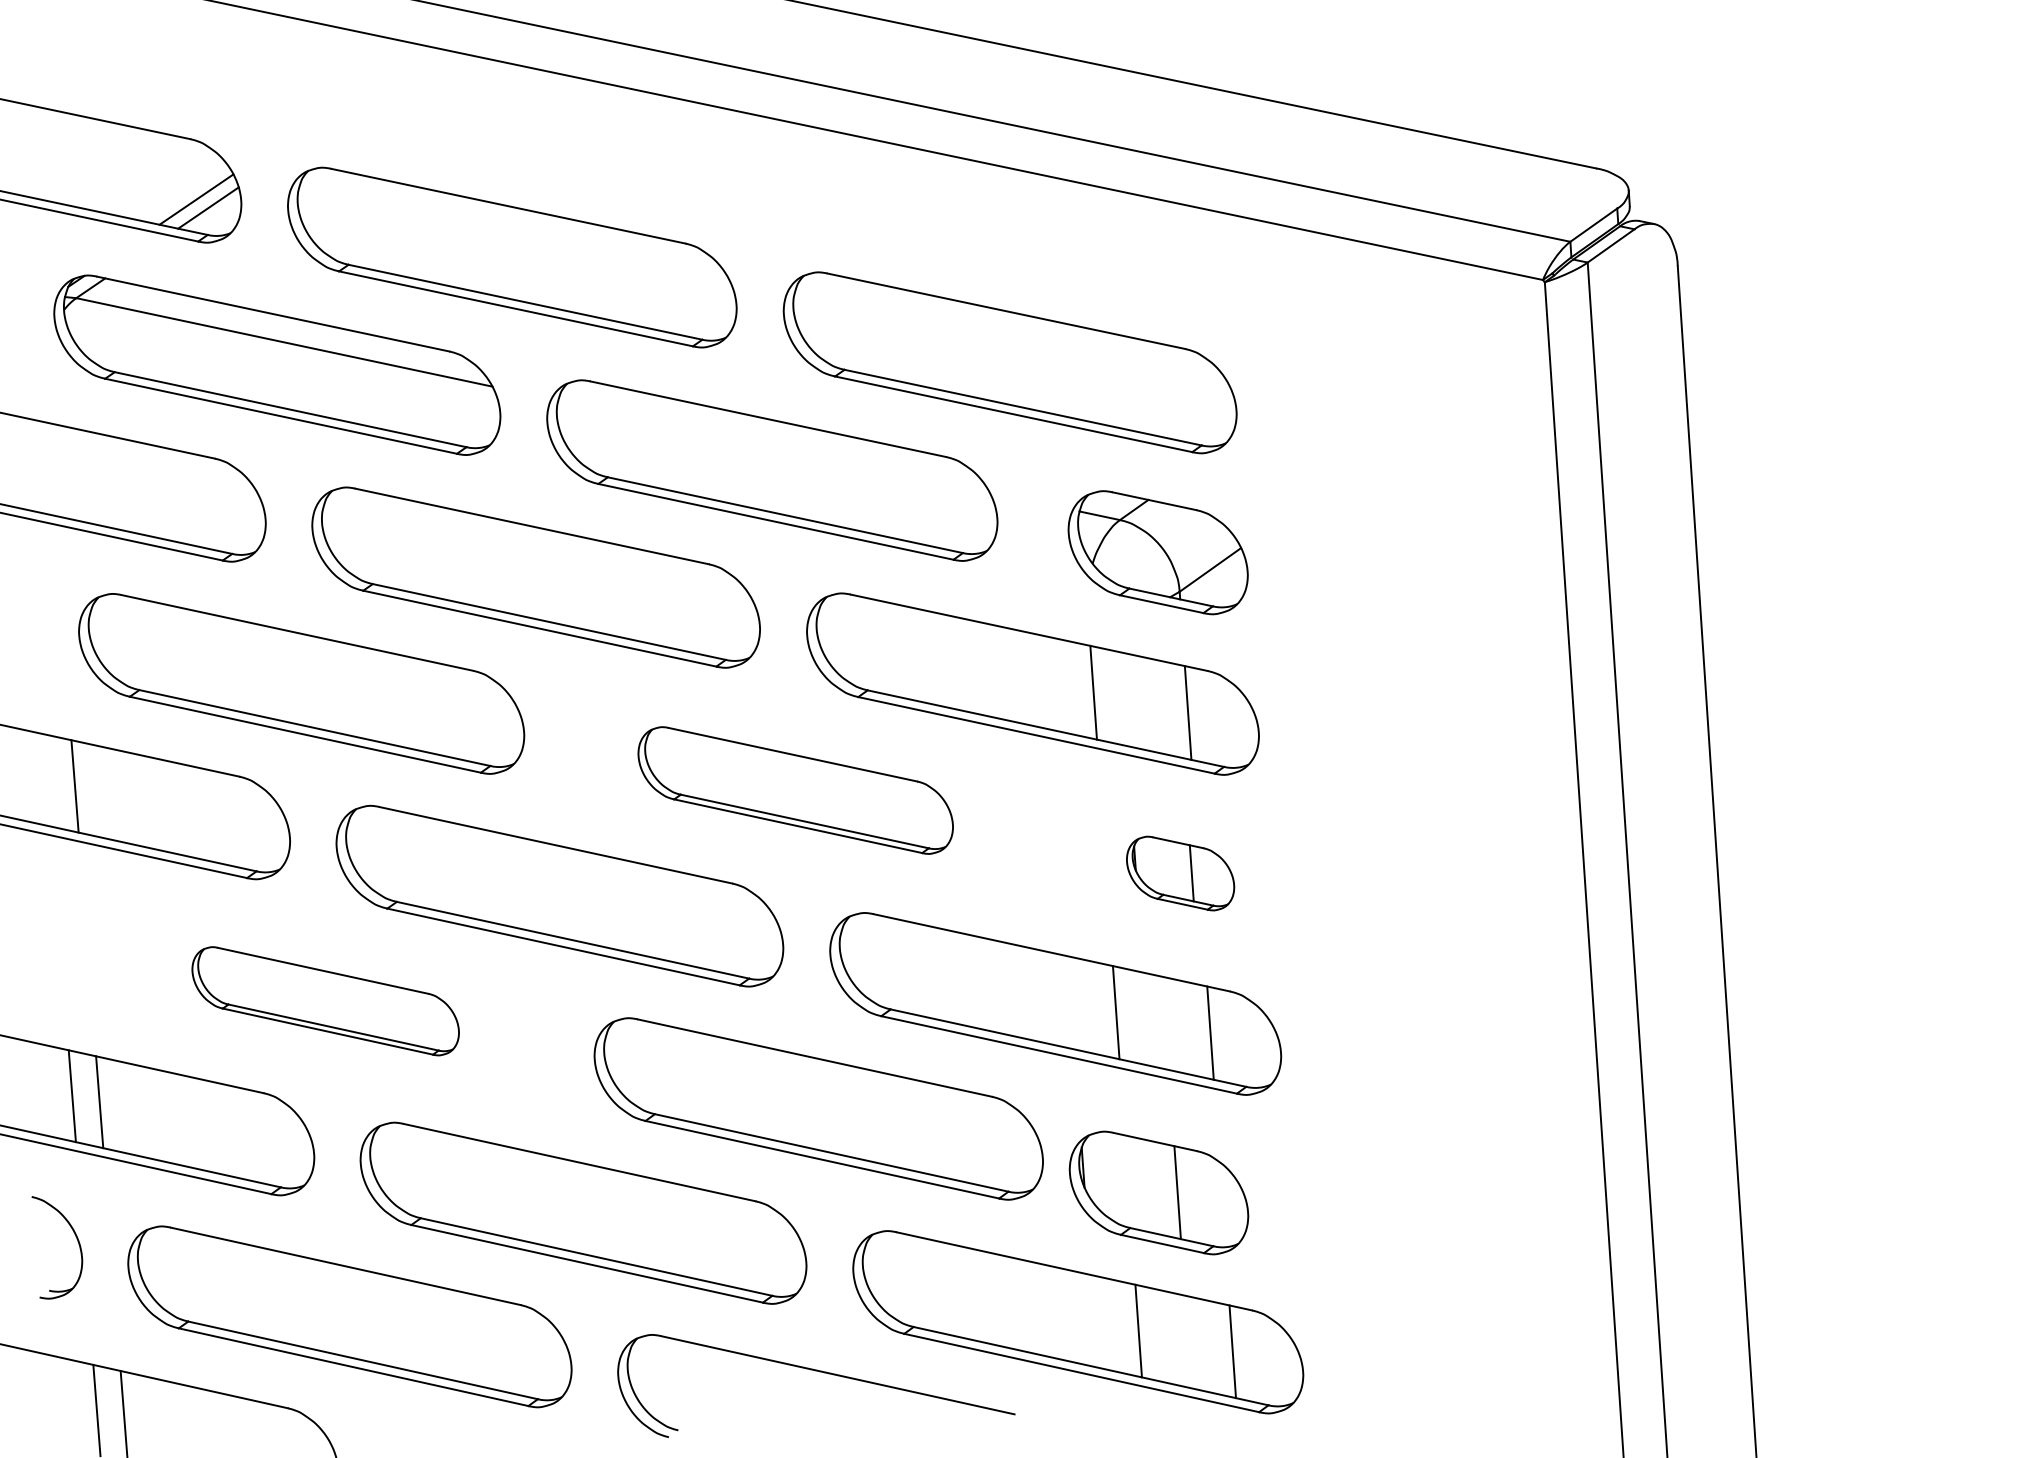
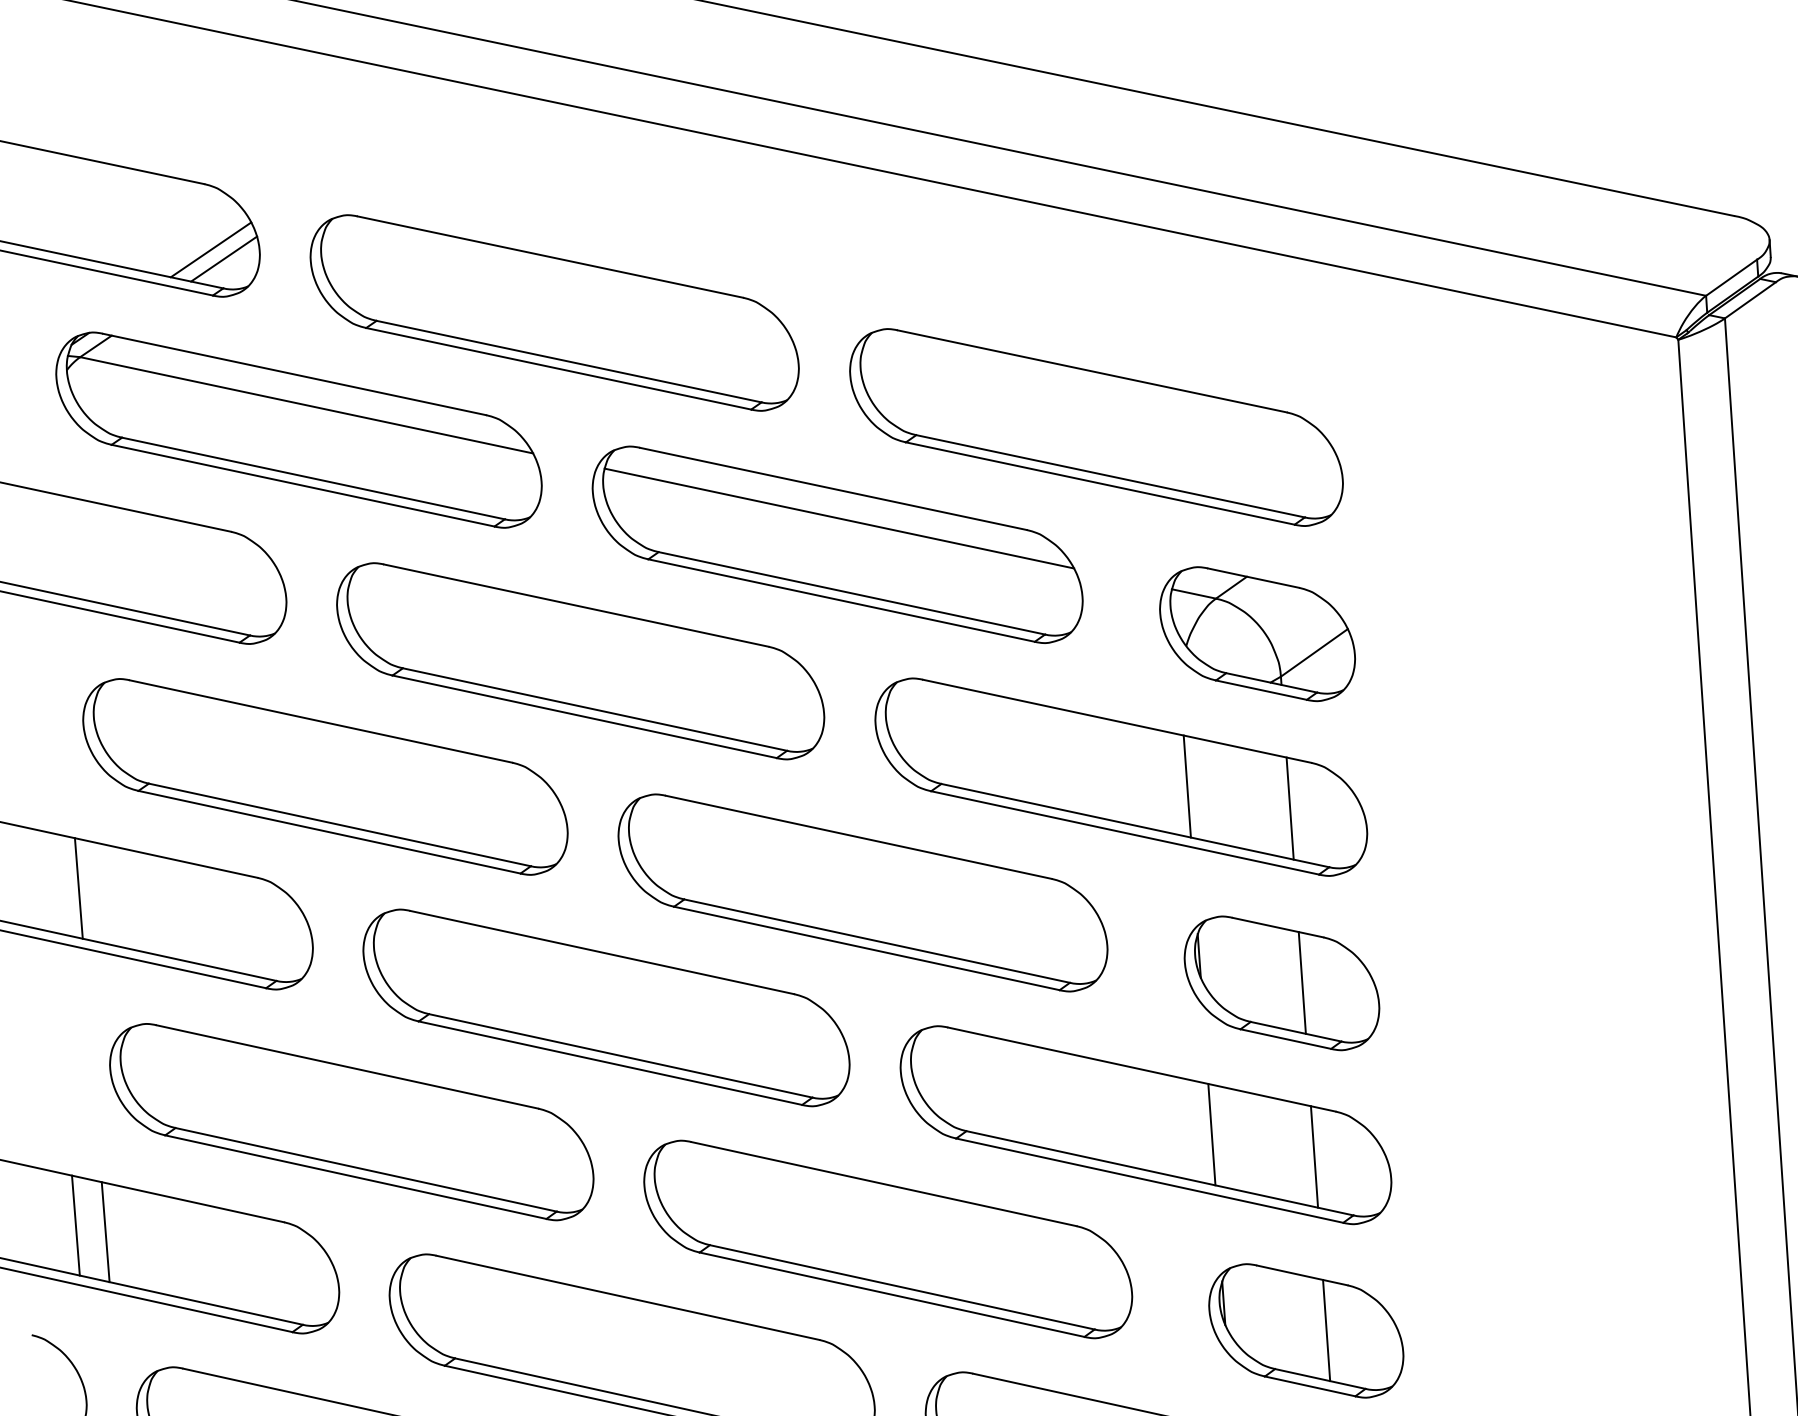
line: (773, 446) -> (838, 518), added
part: (795, 790) -> (862, 892), size x1.43
part: (1180, 873) -> (1281, 983), size x1.67
part: (325, 1001) -> (351, 1122), size x1.67
part: (1158, 1192) -> (1305, 1330), moved

